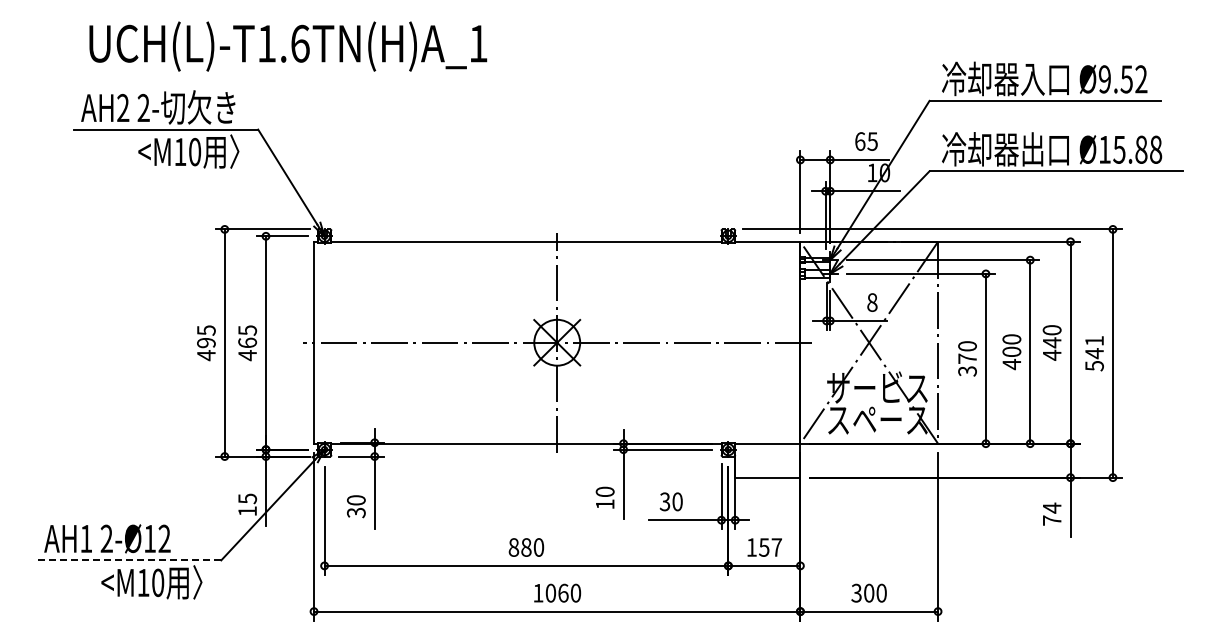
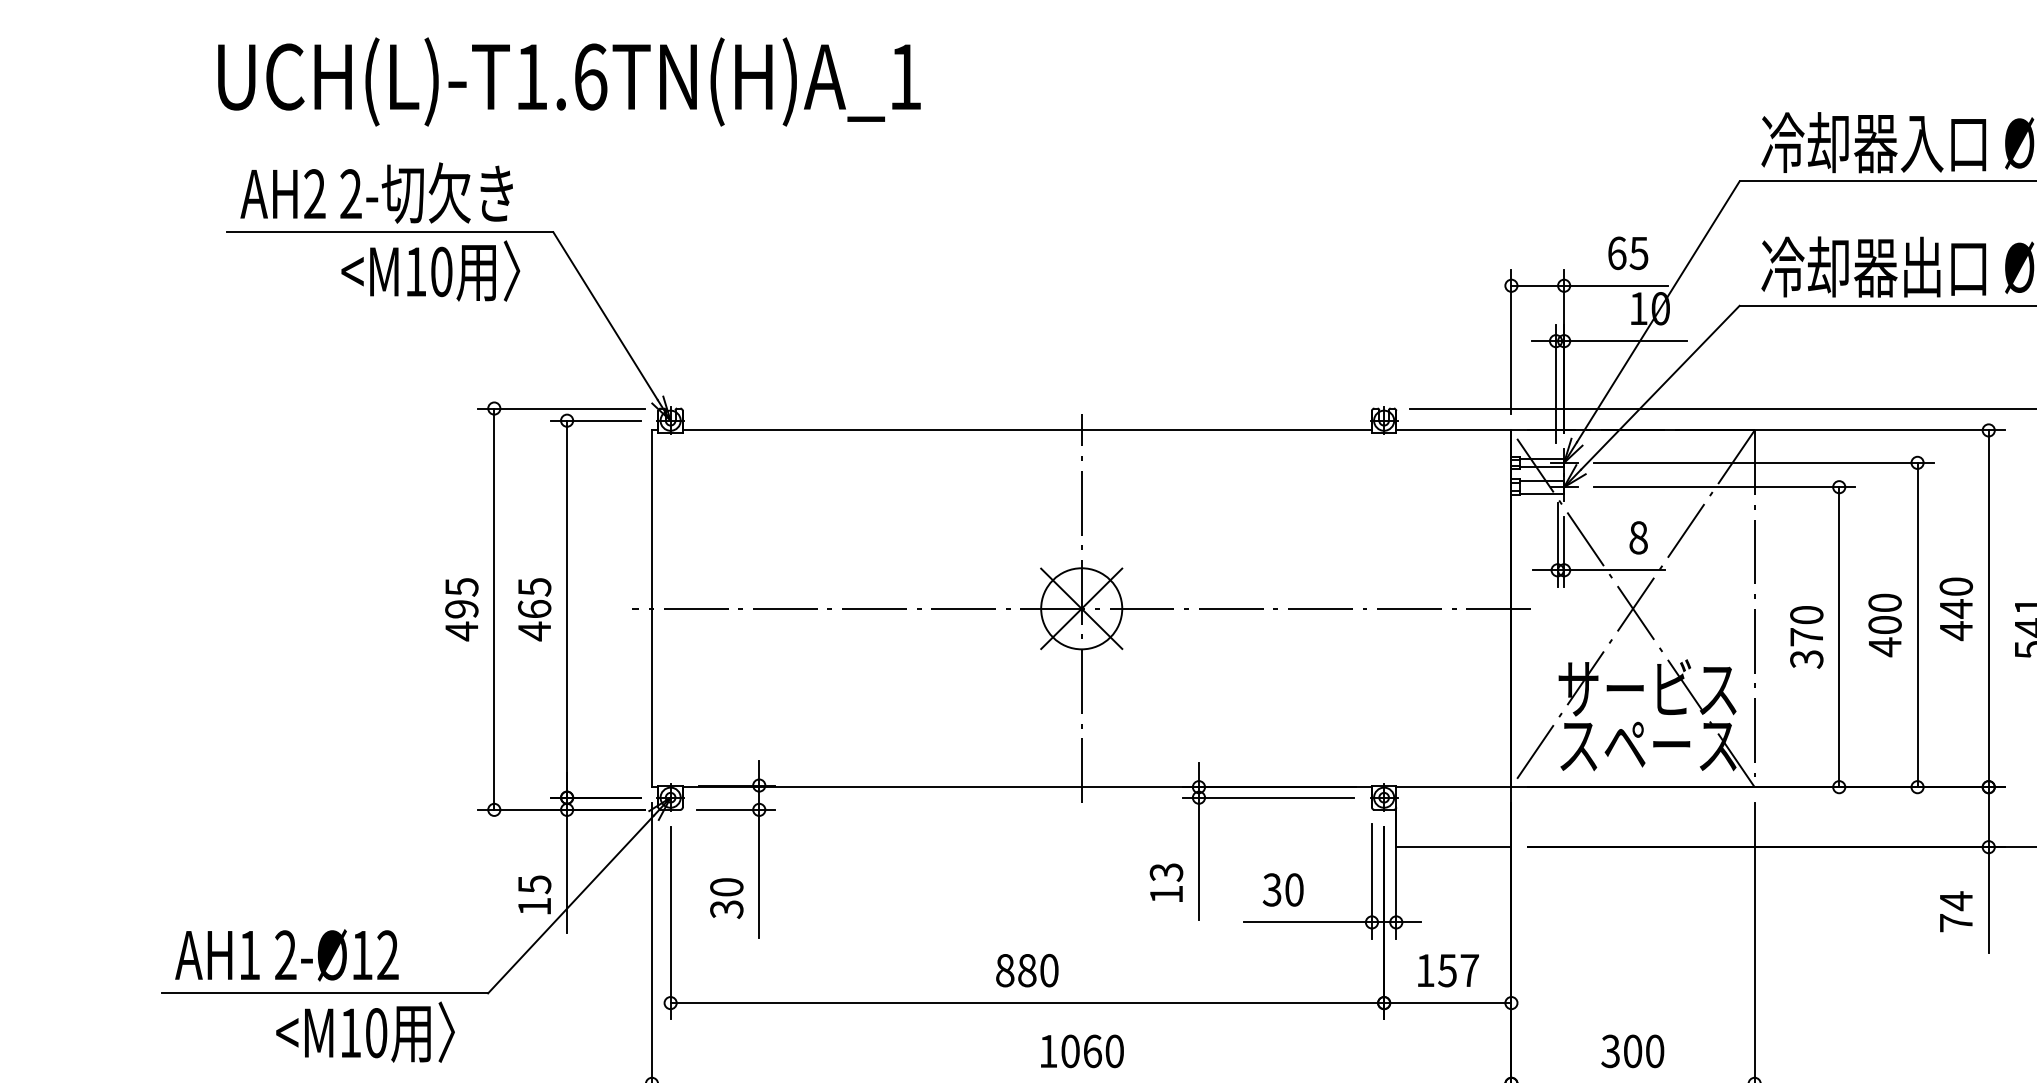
text: (288, 46) -> (569, 81), moved
text: (604, 491) -> (1165, 871), 10 -> 13
line: (128, 560) -> (324, 993), dashed -> solid

